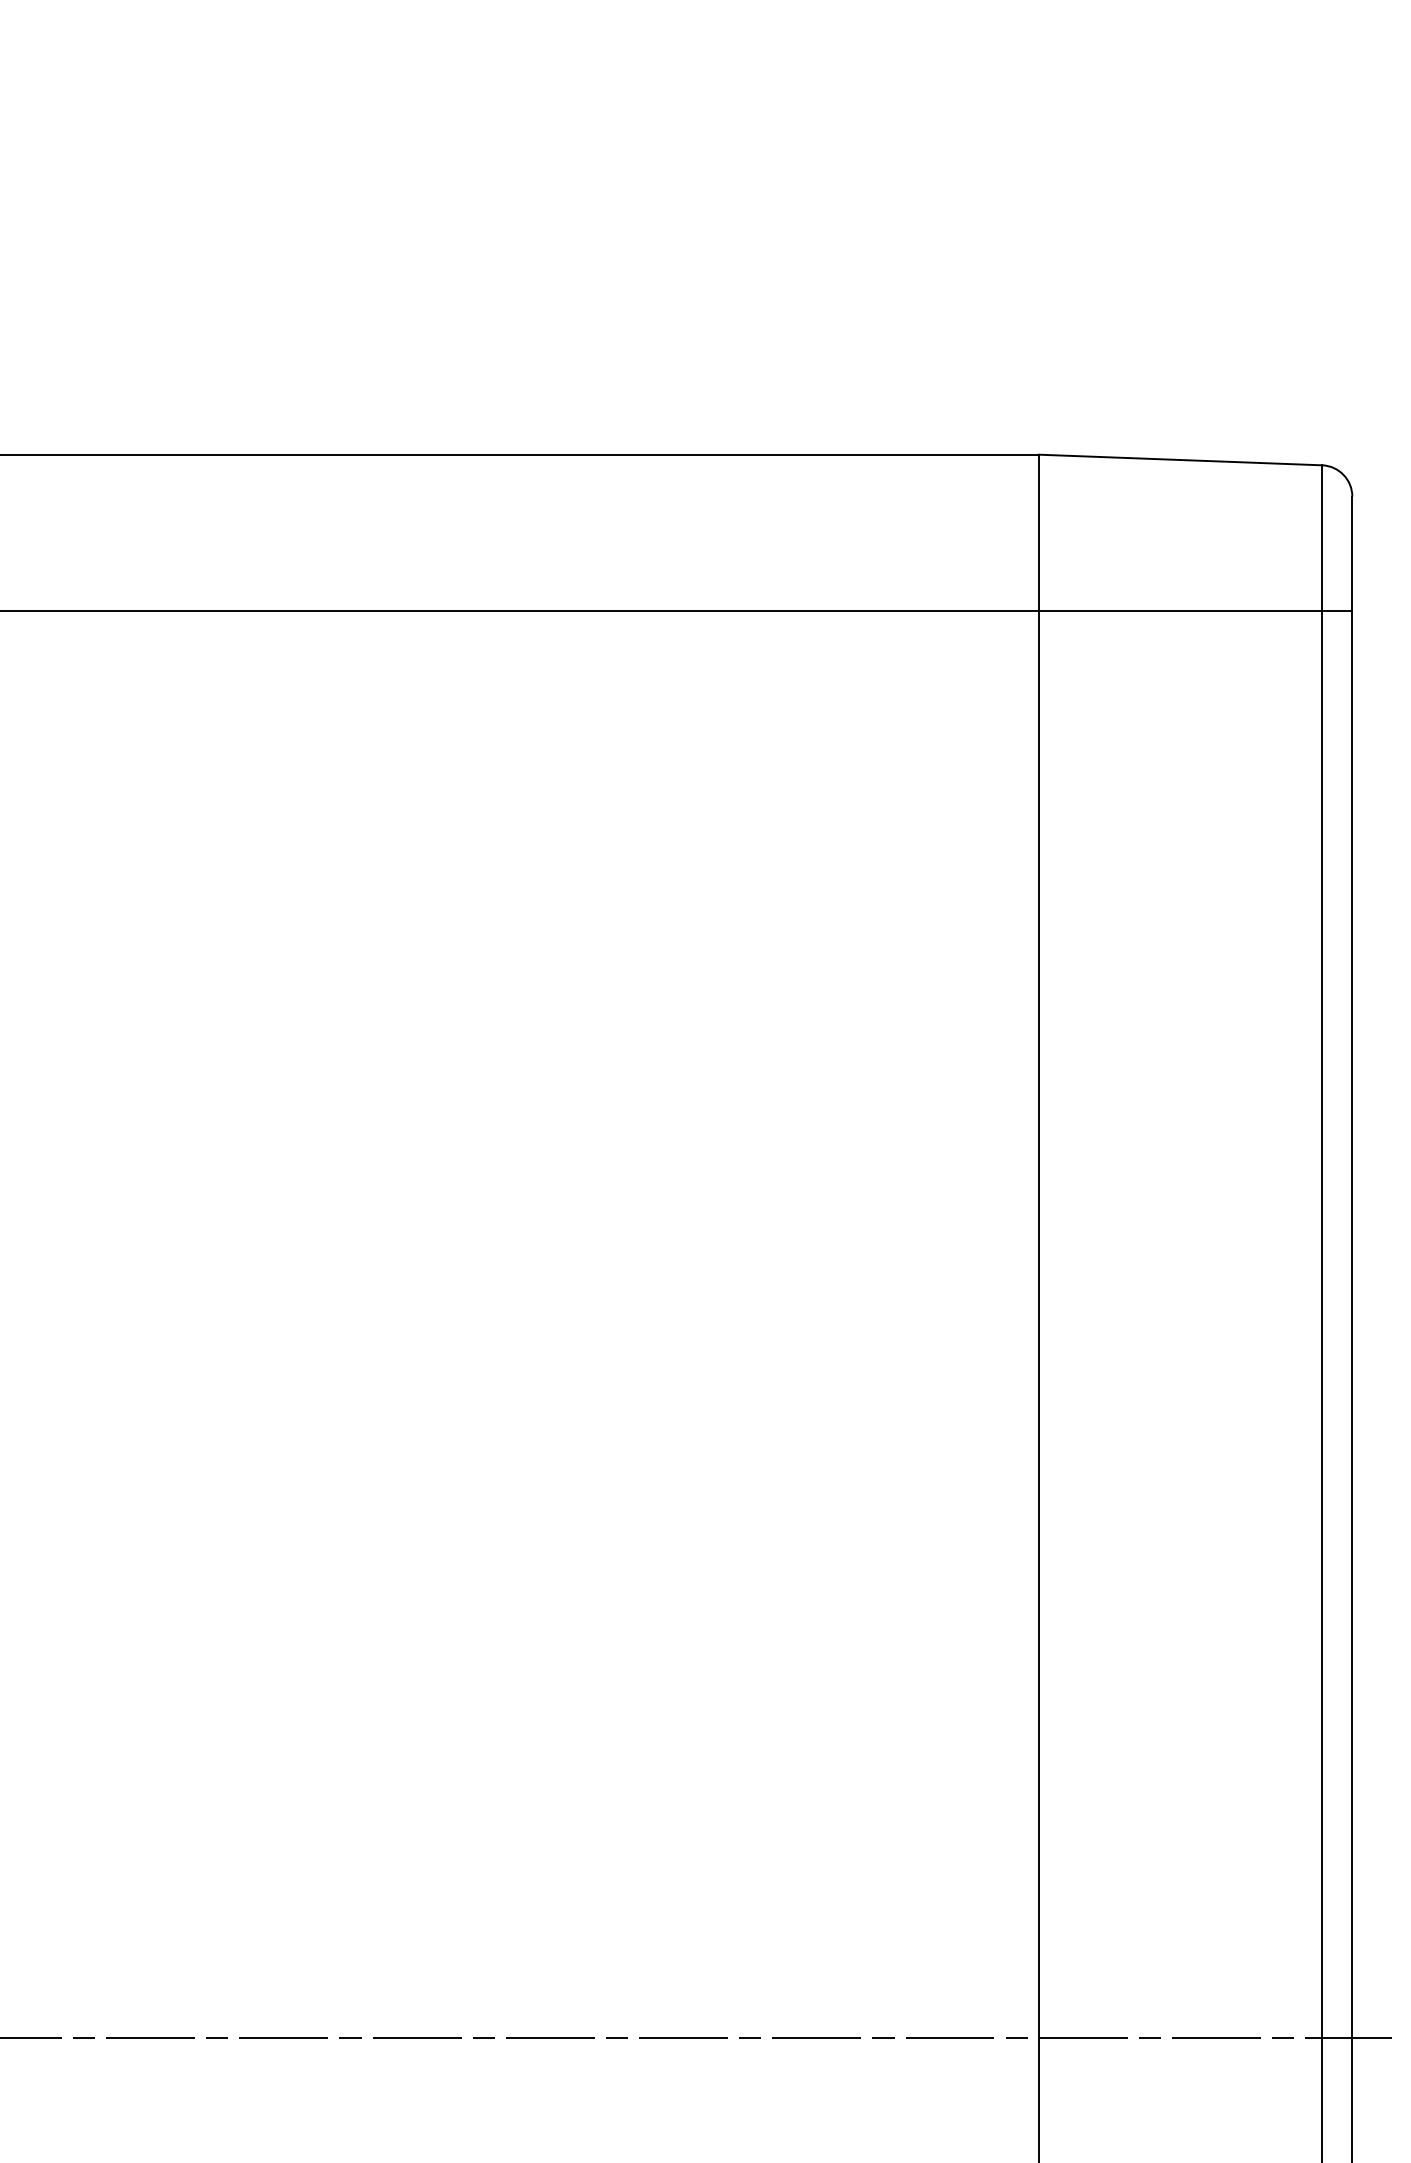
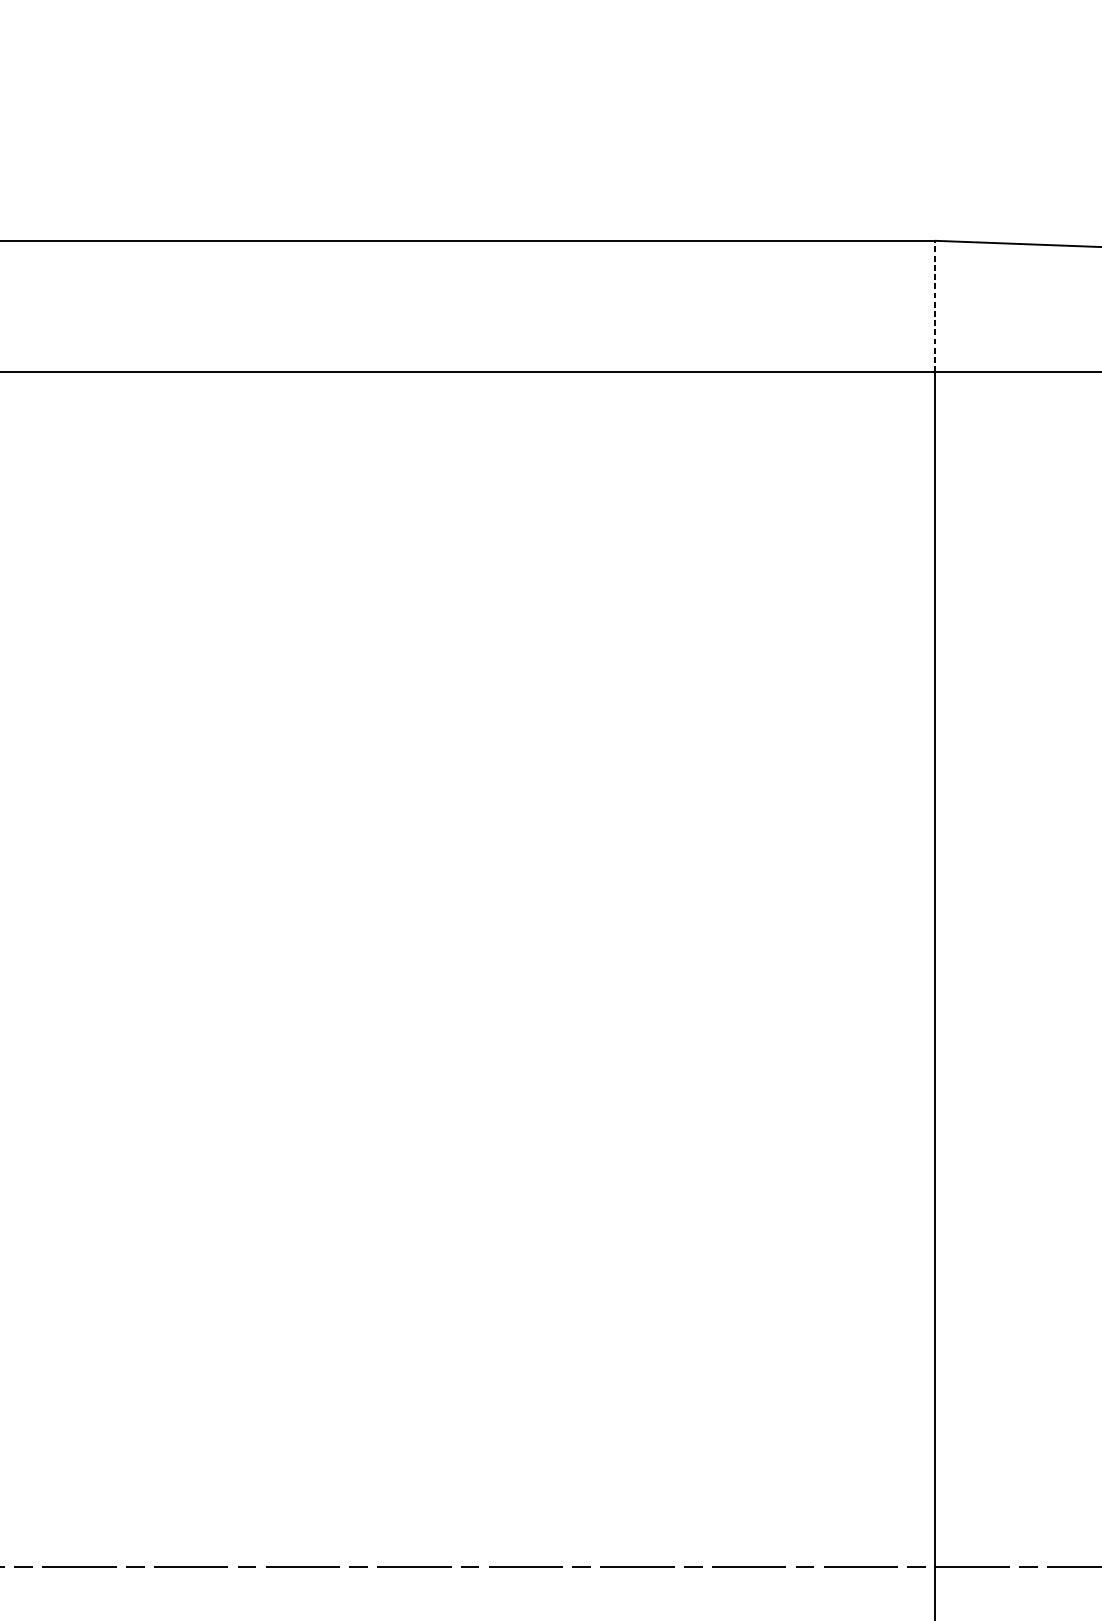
line: (1038, 532) -> (934, 306), solid -> dashed

